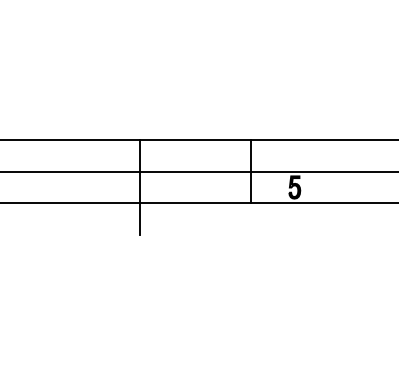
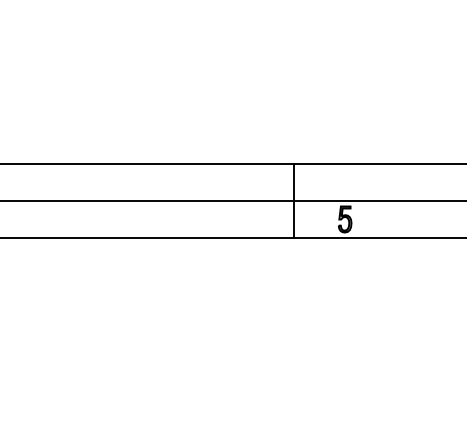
line: (140, 187) -> (164, 219), removed

